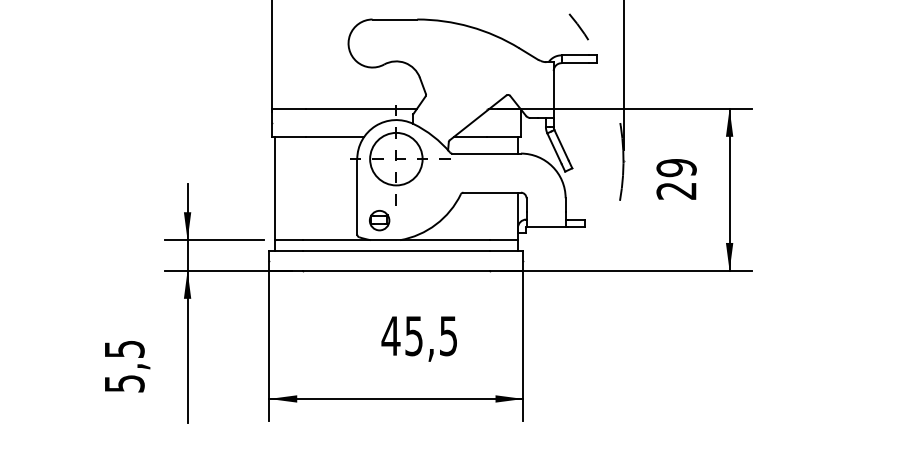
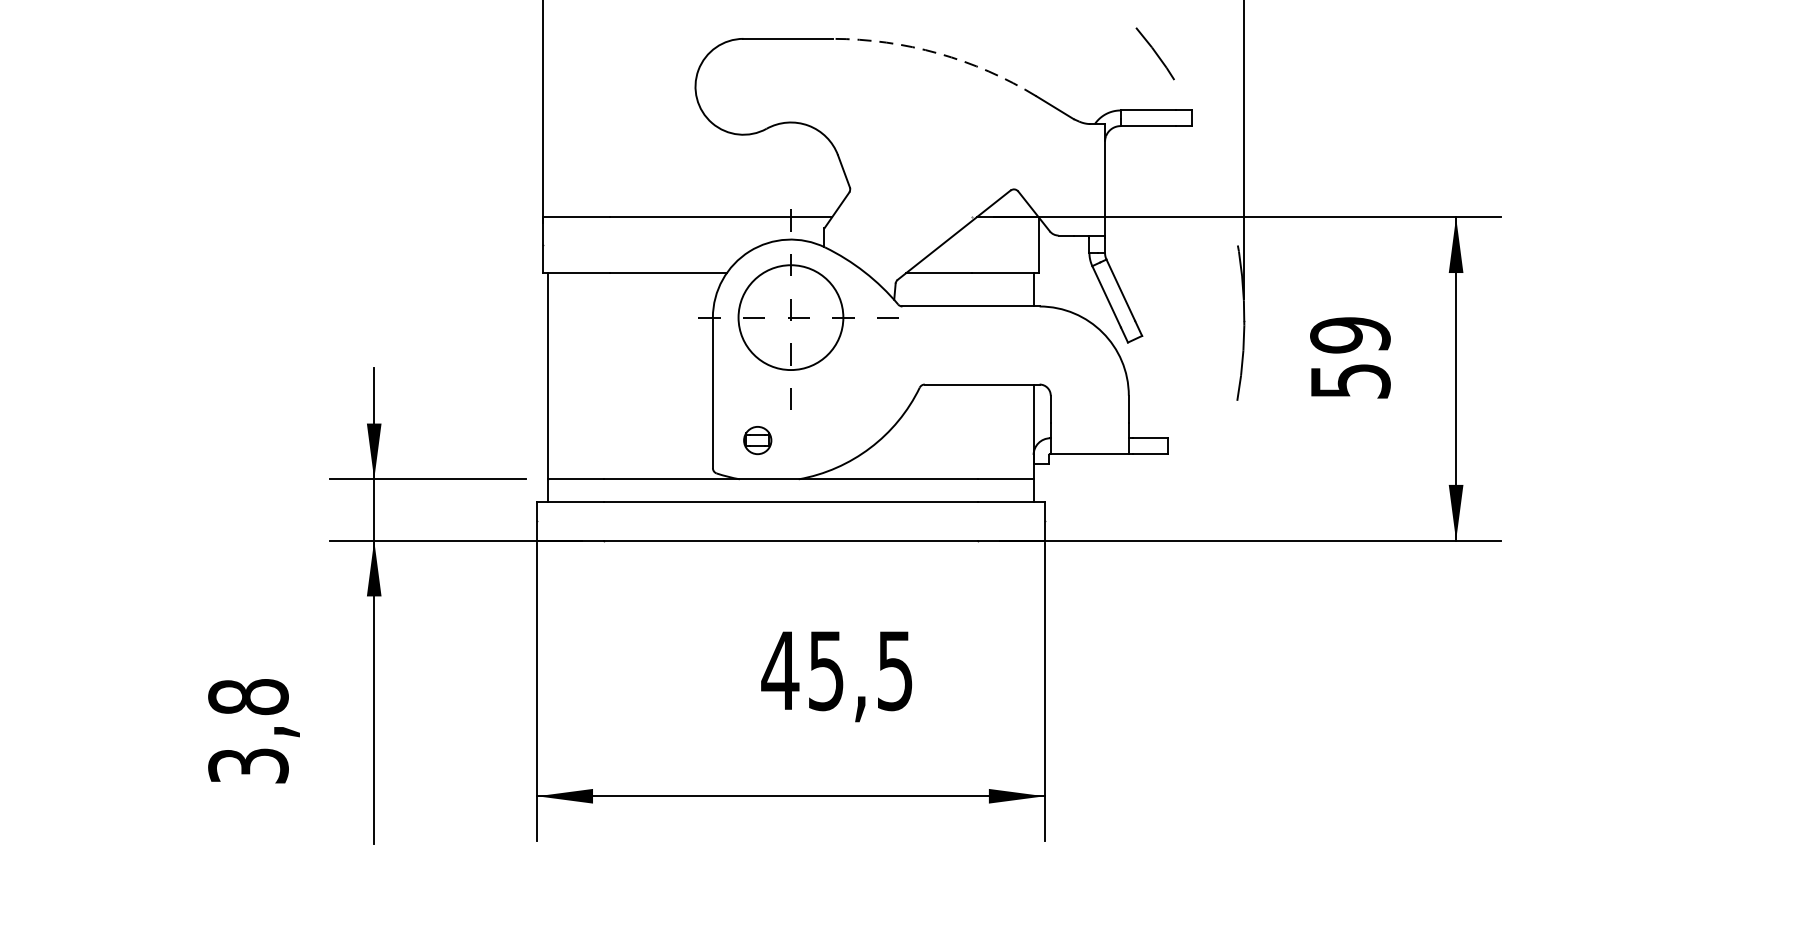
arc: (470, 26) -> (938, 52), solid -> dashed
text: (676, 190) -> (1350, 380), 29 -> 59
part: (379, 220) -> (757, 440), size x0.7
text: (124, 366) -> (248, 731), 5,5 -> 3,8

